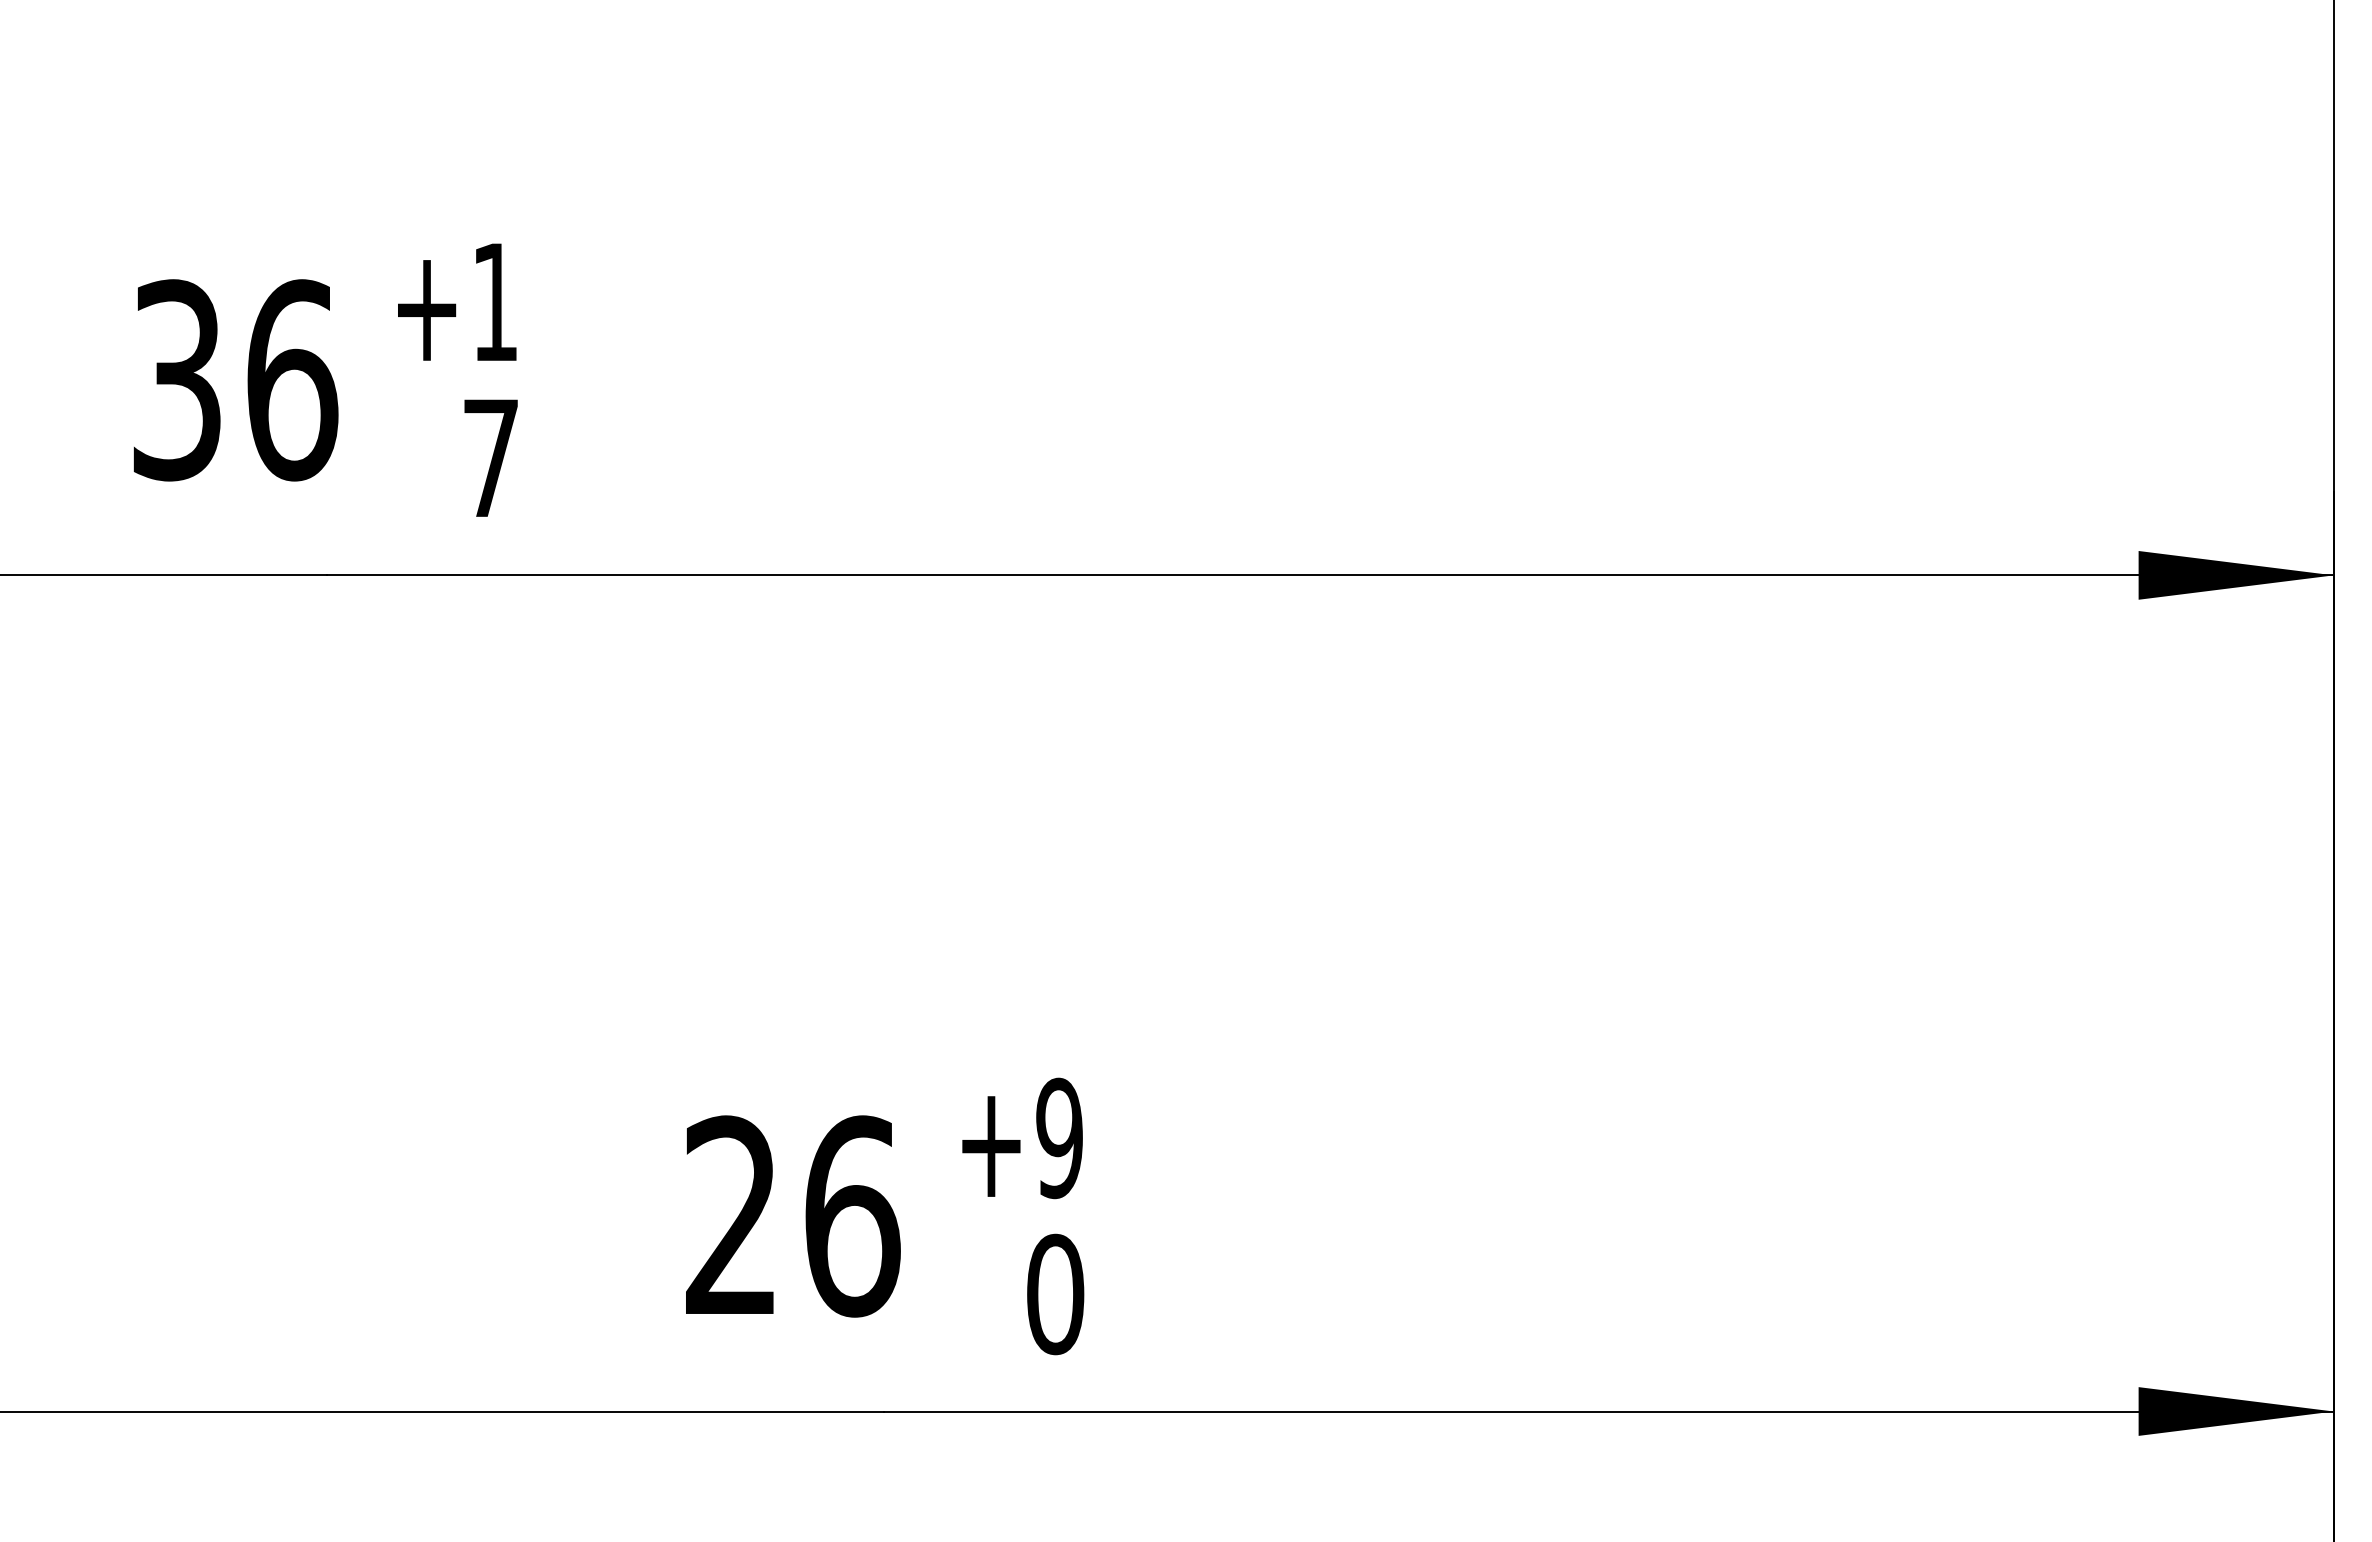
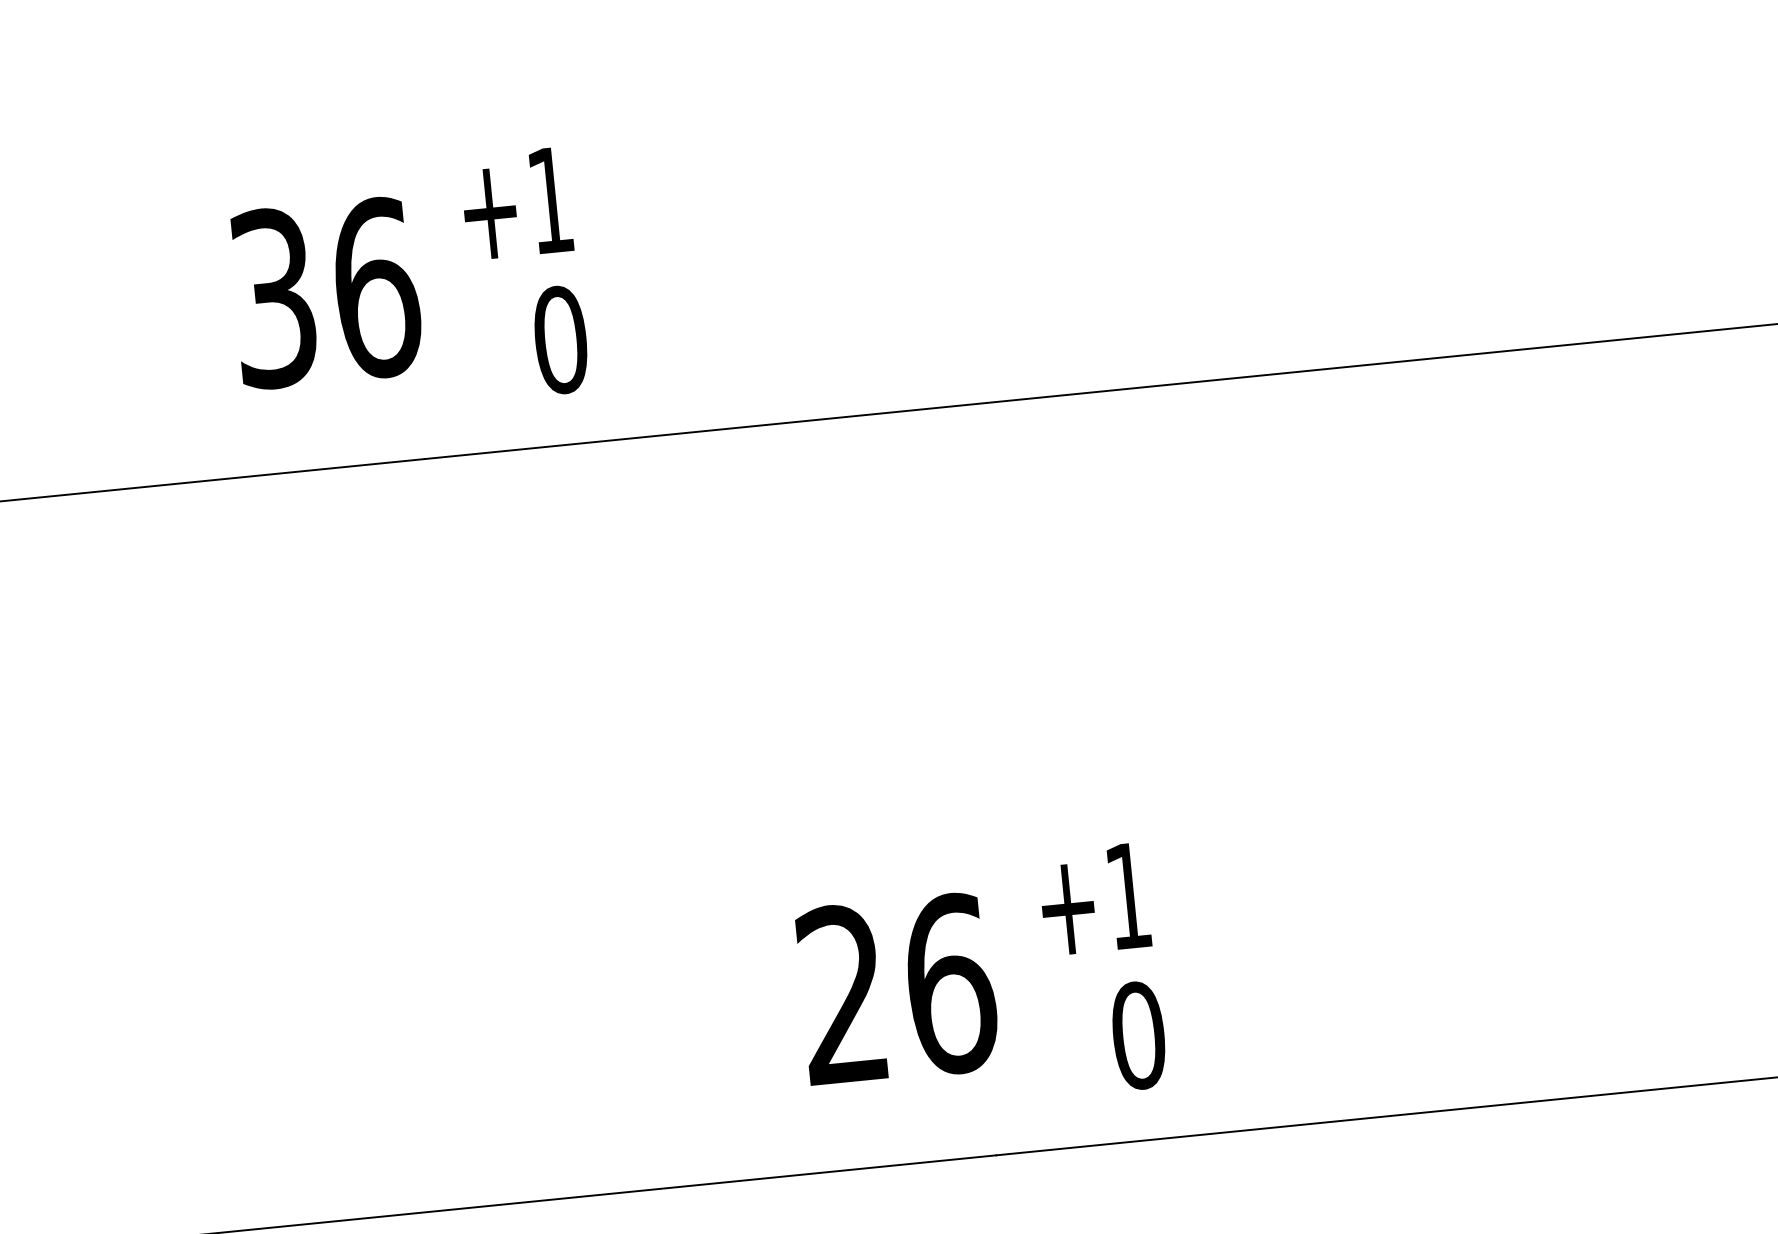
text: (490, 458) -> (560, 340), 7 -> 0
text: (1059, 1138) -> (1128, 896), +9 -> +1

